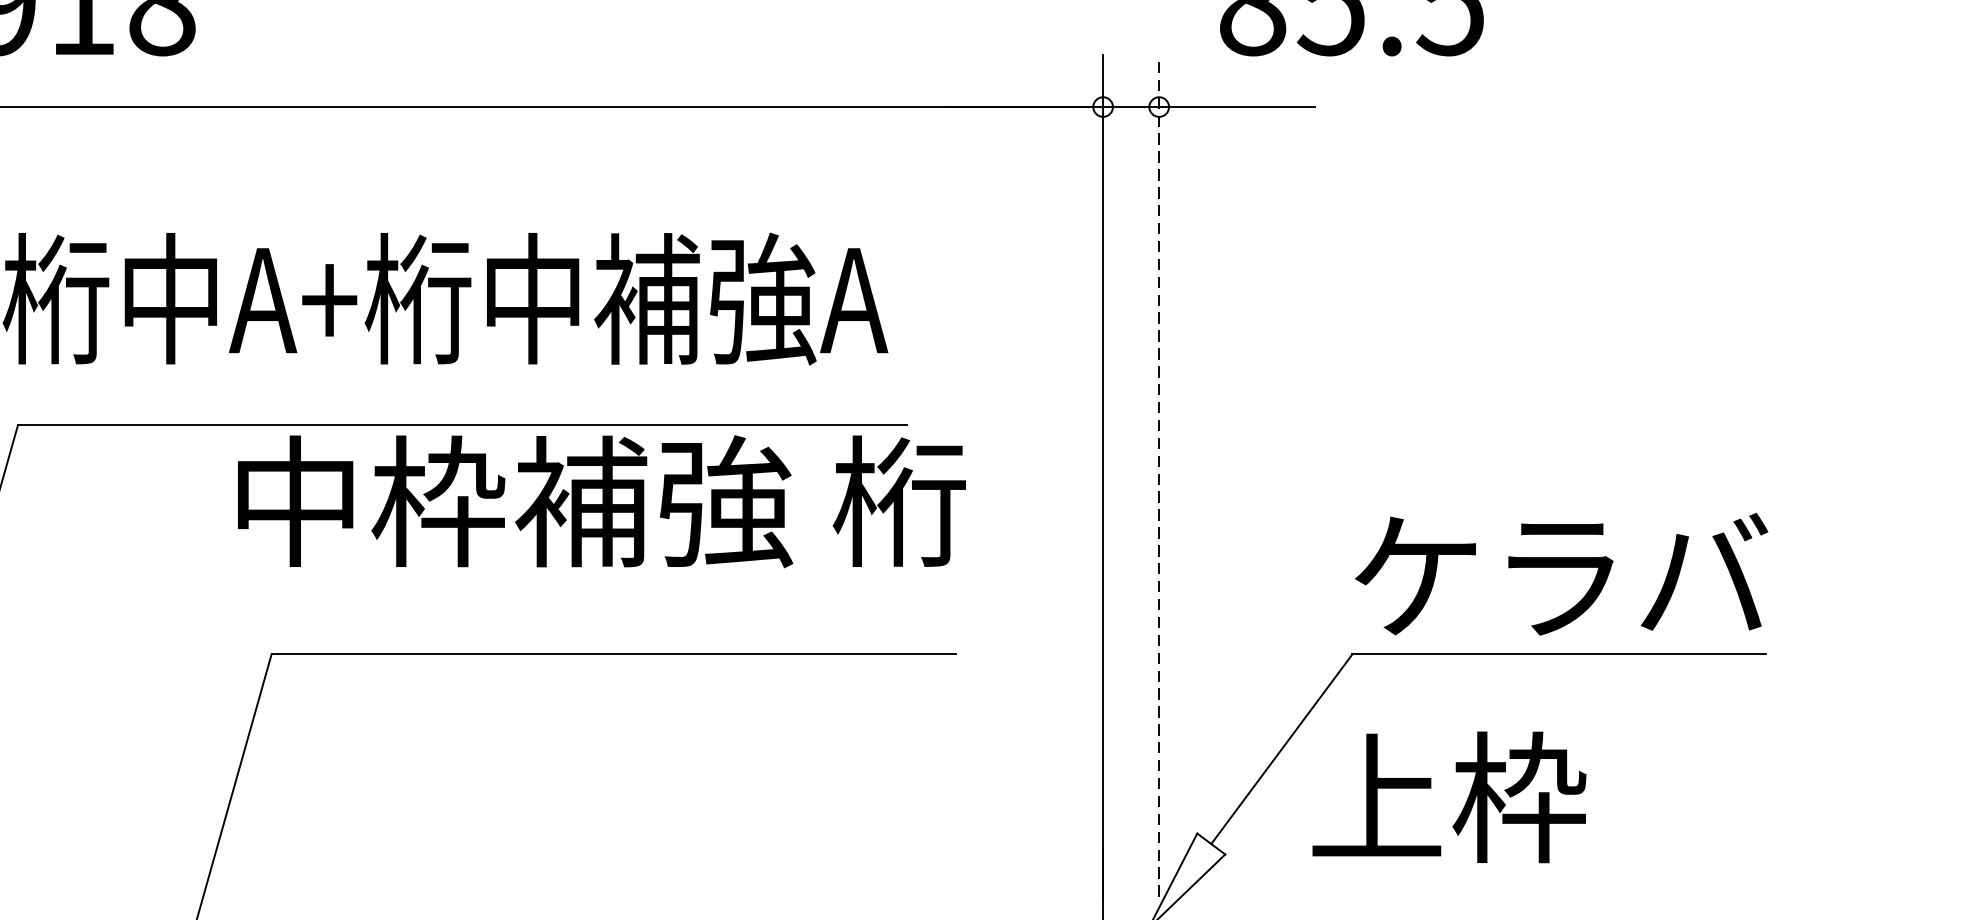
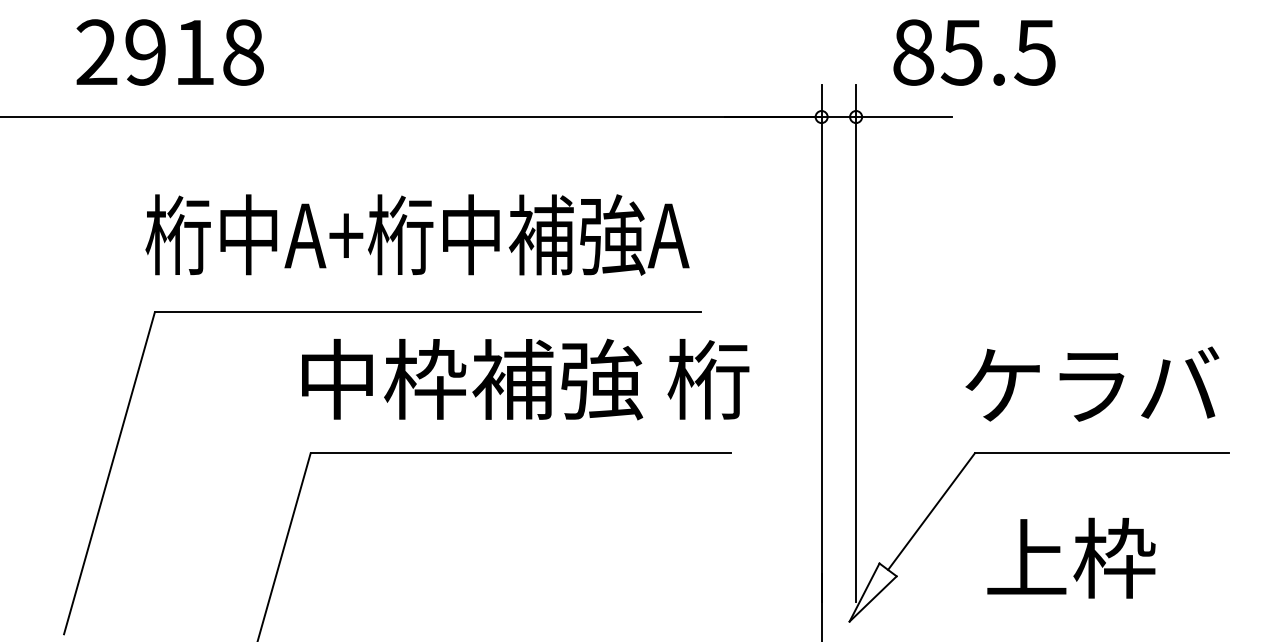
line: (1159, 475) -> (856, 343), dashed -> solid
text: (601, 501) -> (525, 379), moved
text: (1561, 573) -> (1092, 383), moved
text: (1449, 796) -> (1071, 557), moved

